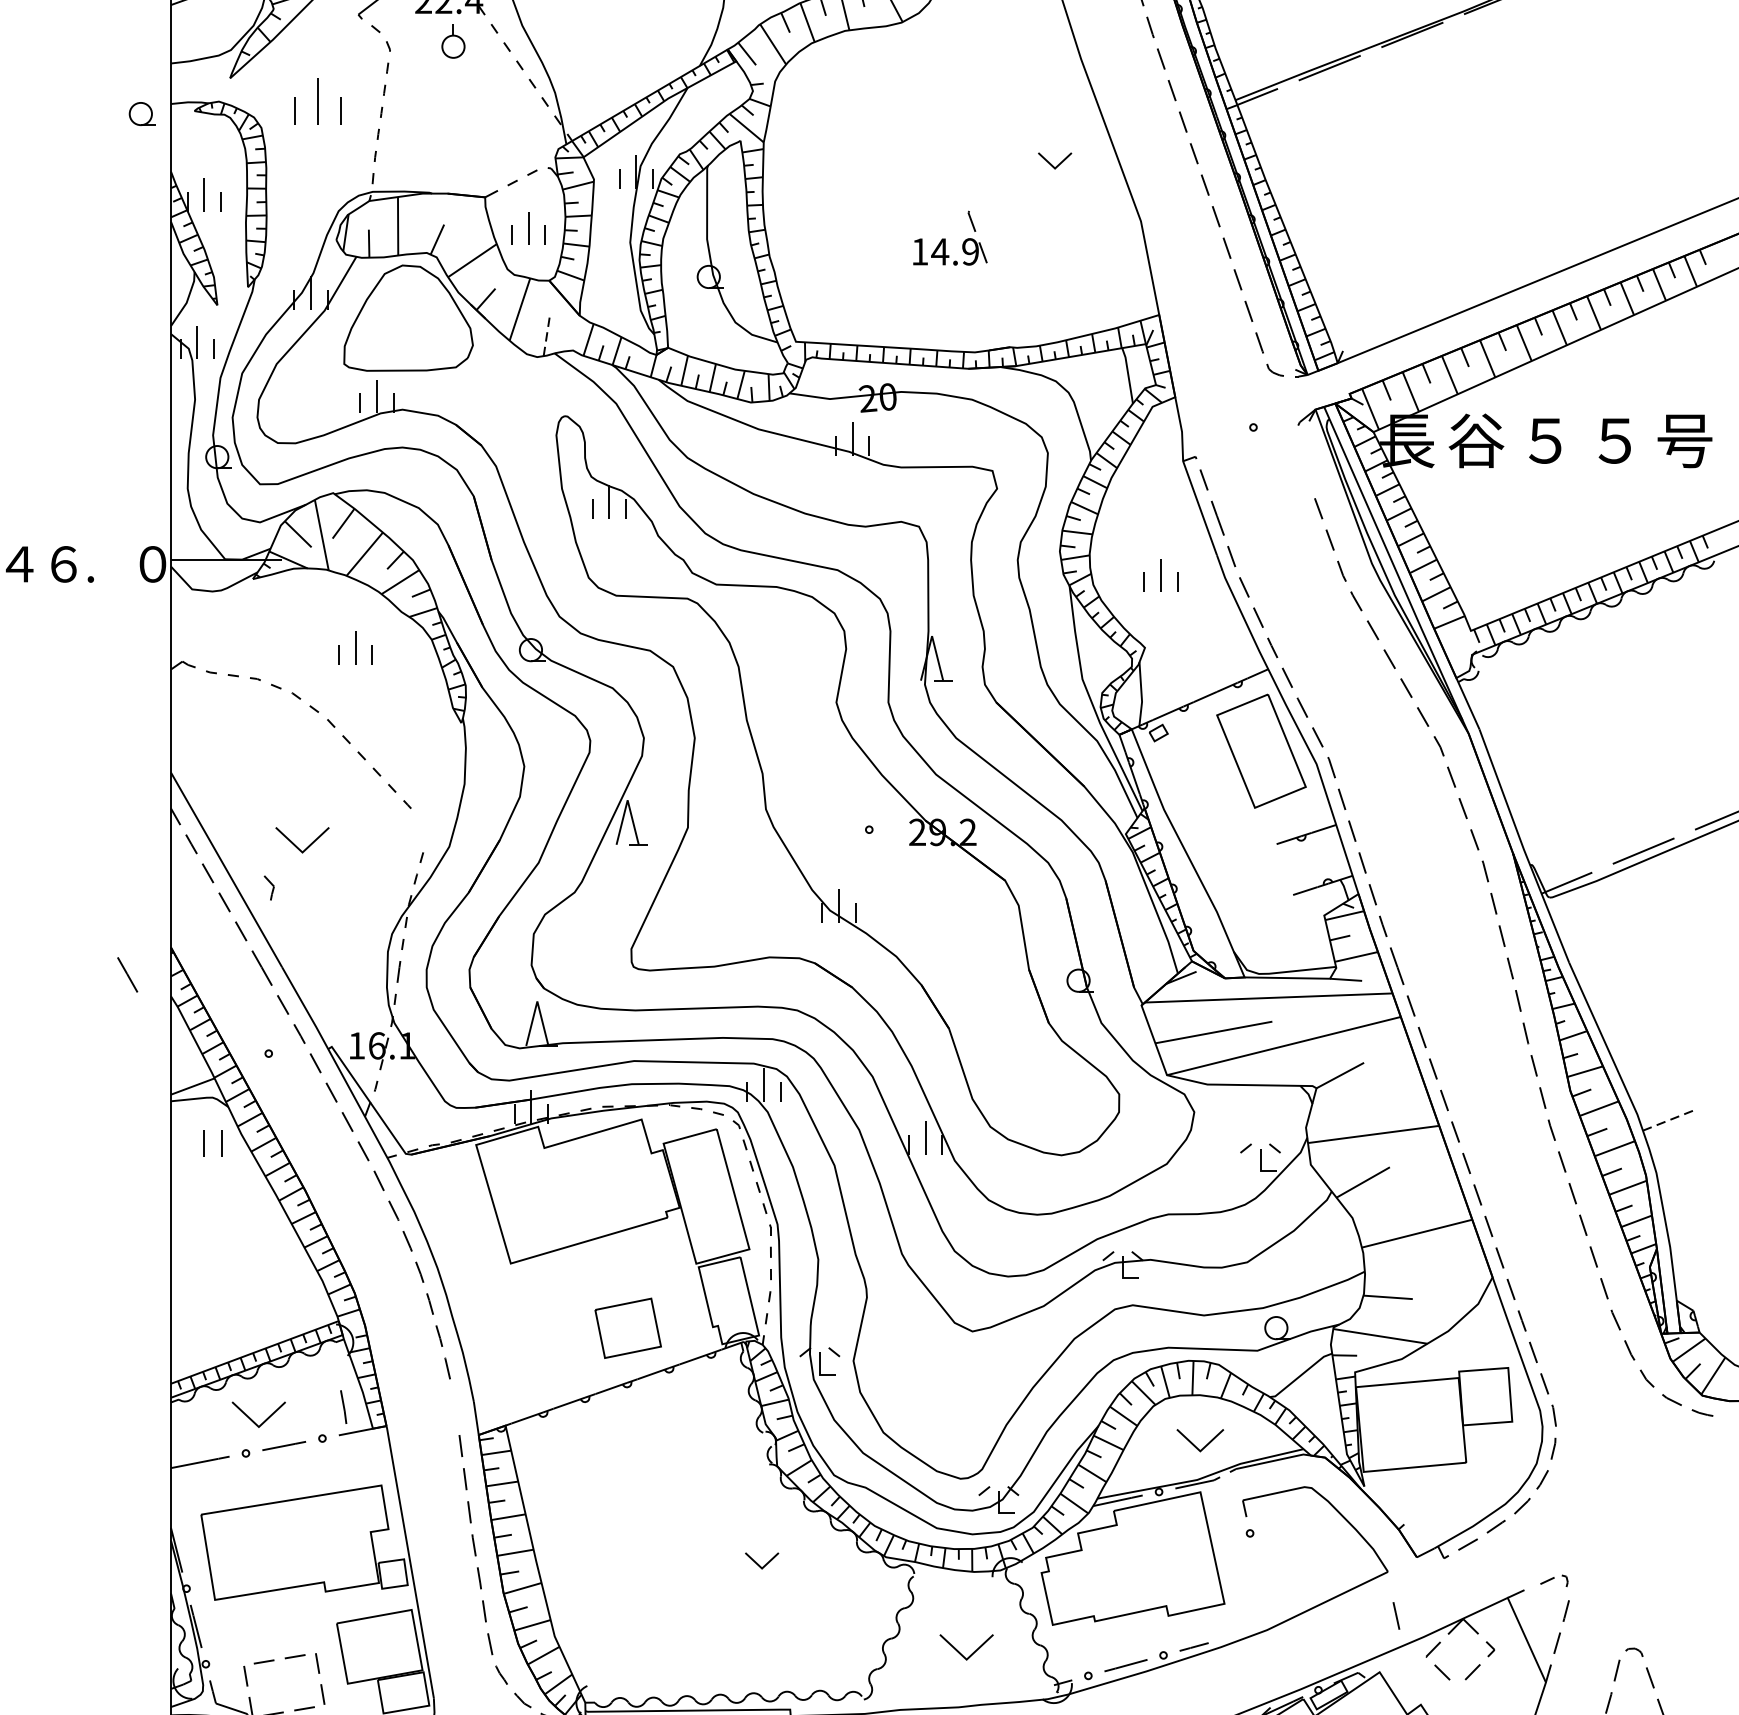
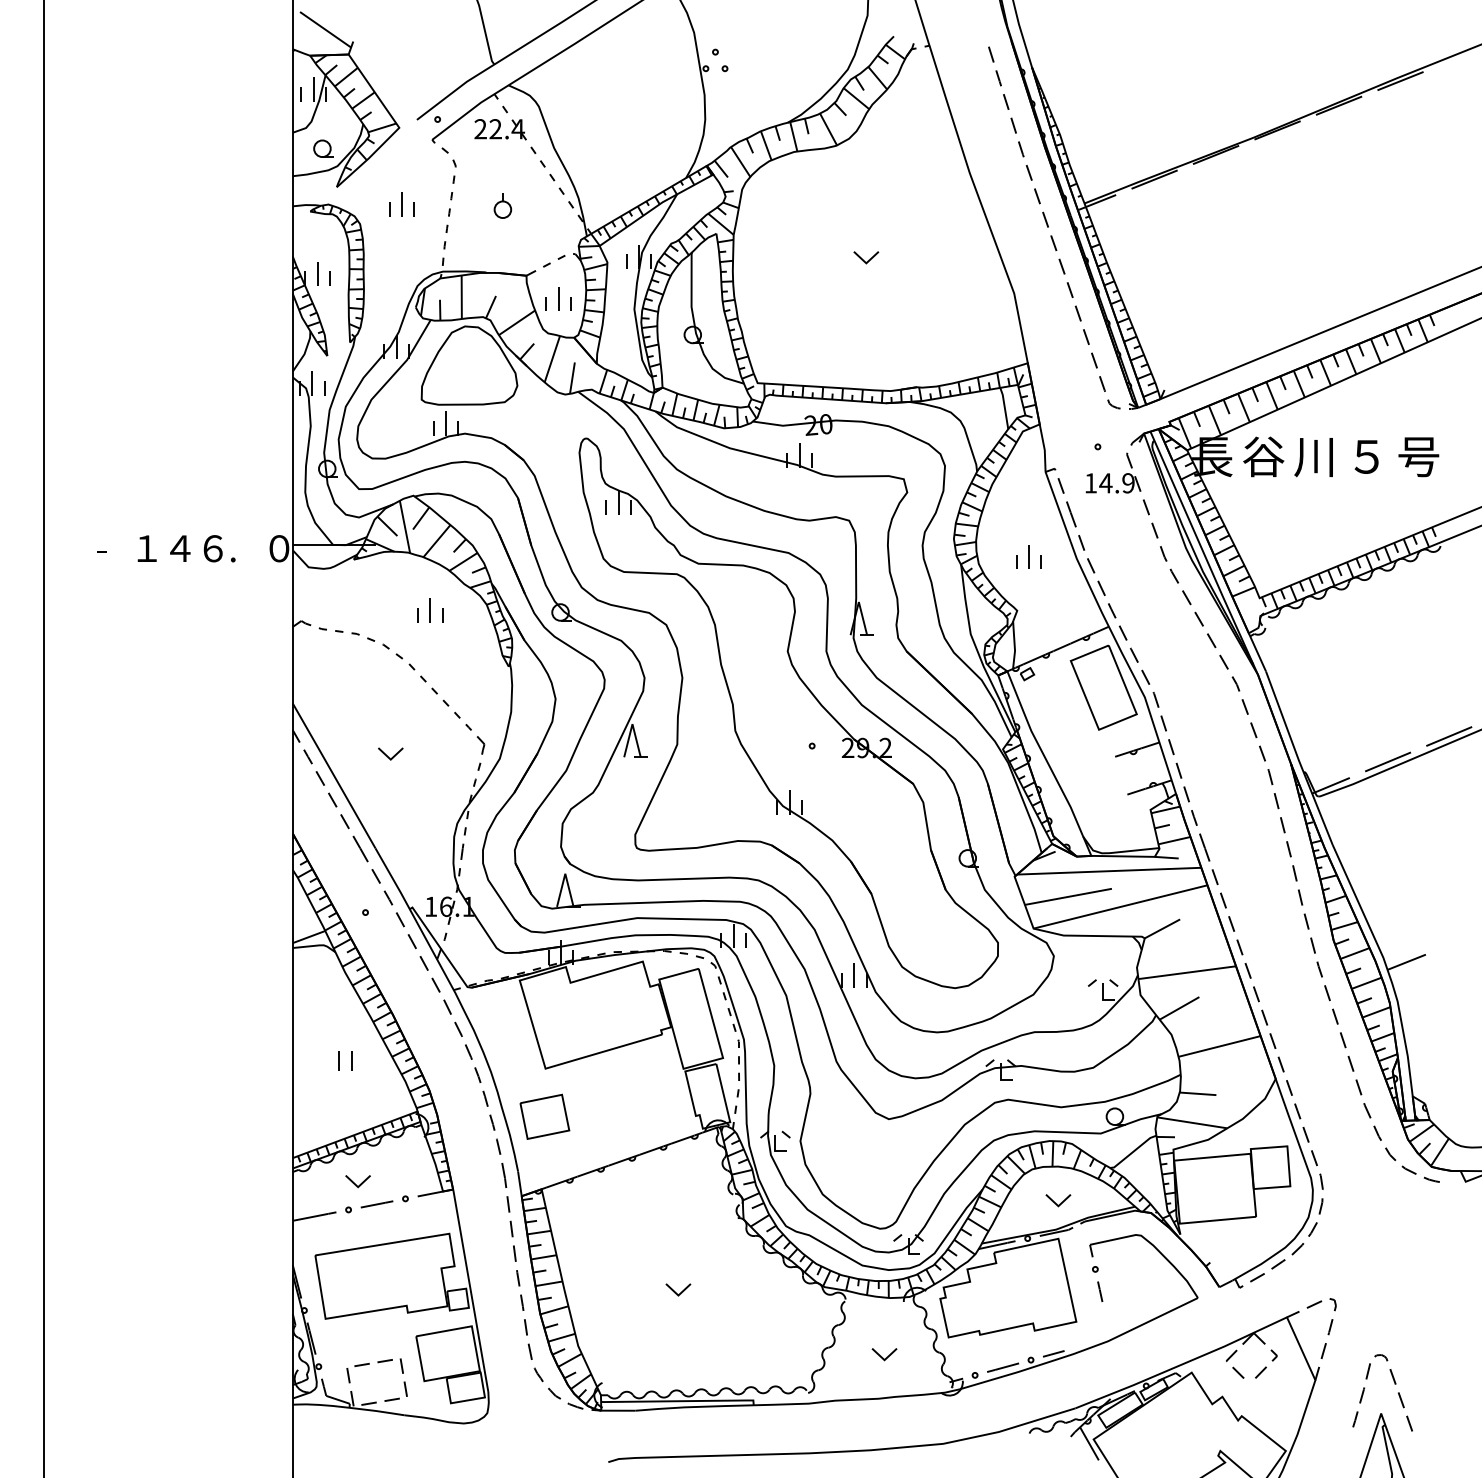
part: (452, 41) -> (502, 205), moved
part: (317, 101) -> (401, 204), size x0.71
part: (142, 113) -> (323, 148), moved
part: (1055, 160) -> (866, 257), moved
part: (950, 237) -> (1113, 472), moved
line: (547, 335) -> (572, 378), dashed -> solid
text: (1543, 441) -> (1313, 457), ５ -> 川
part: (302, 839) -> (390, 753), size x0.62
part: (268, 888) -> (480, 745), moved
line: (127, 974) -> (260, 853), removed
line: (1668, 1120) -> (1406, 962), dashed -> solid
part: (213, 1142) -> (345, 1060), moved
part: (627, 1327) -> (544, 1116), moved
line: (343, 1407) -> (504, 1175), moved
part: (257, 1415) -> (357, 1181), size x0.62
part: (1200, 1440) -> (1058, 1200), size x0.71
part: (762, 1560) -> (678, 1289), moved
part: (1554, 1580) -> (1321, 1304), size x1.43
line: (1396, 1615) -> (1100, 1291), moved
part: (966, 1647) -> (884, 1354), size x0.62

